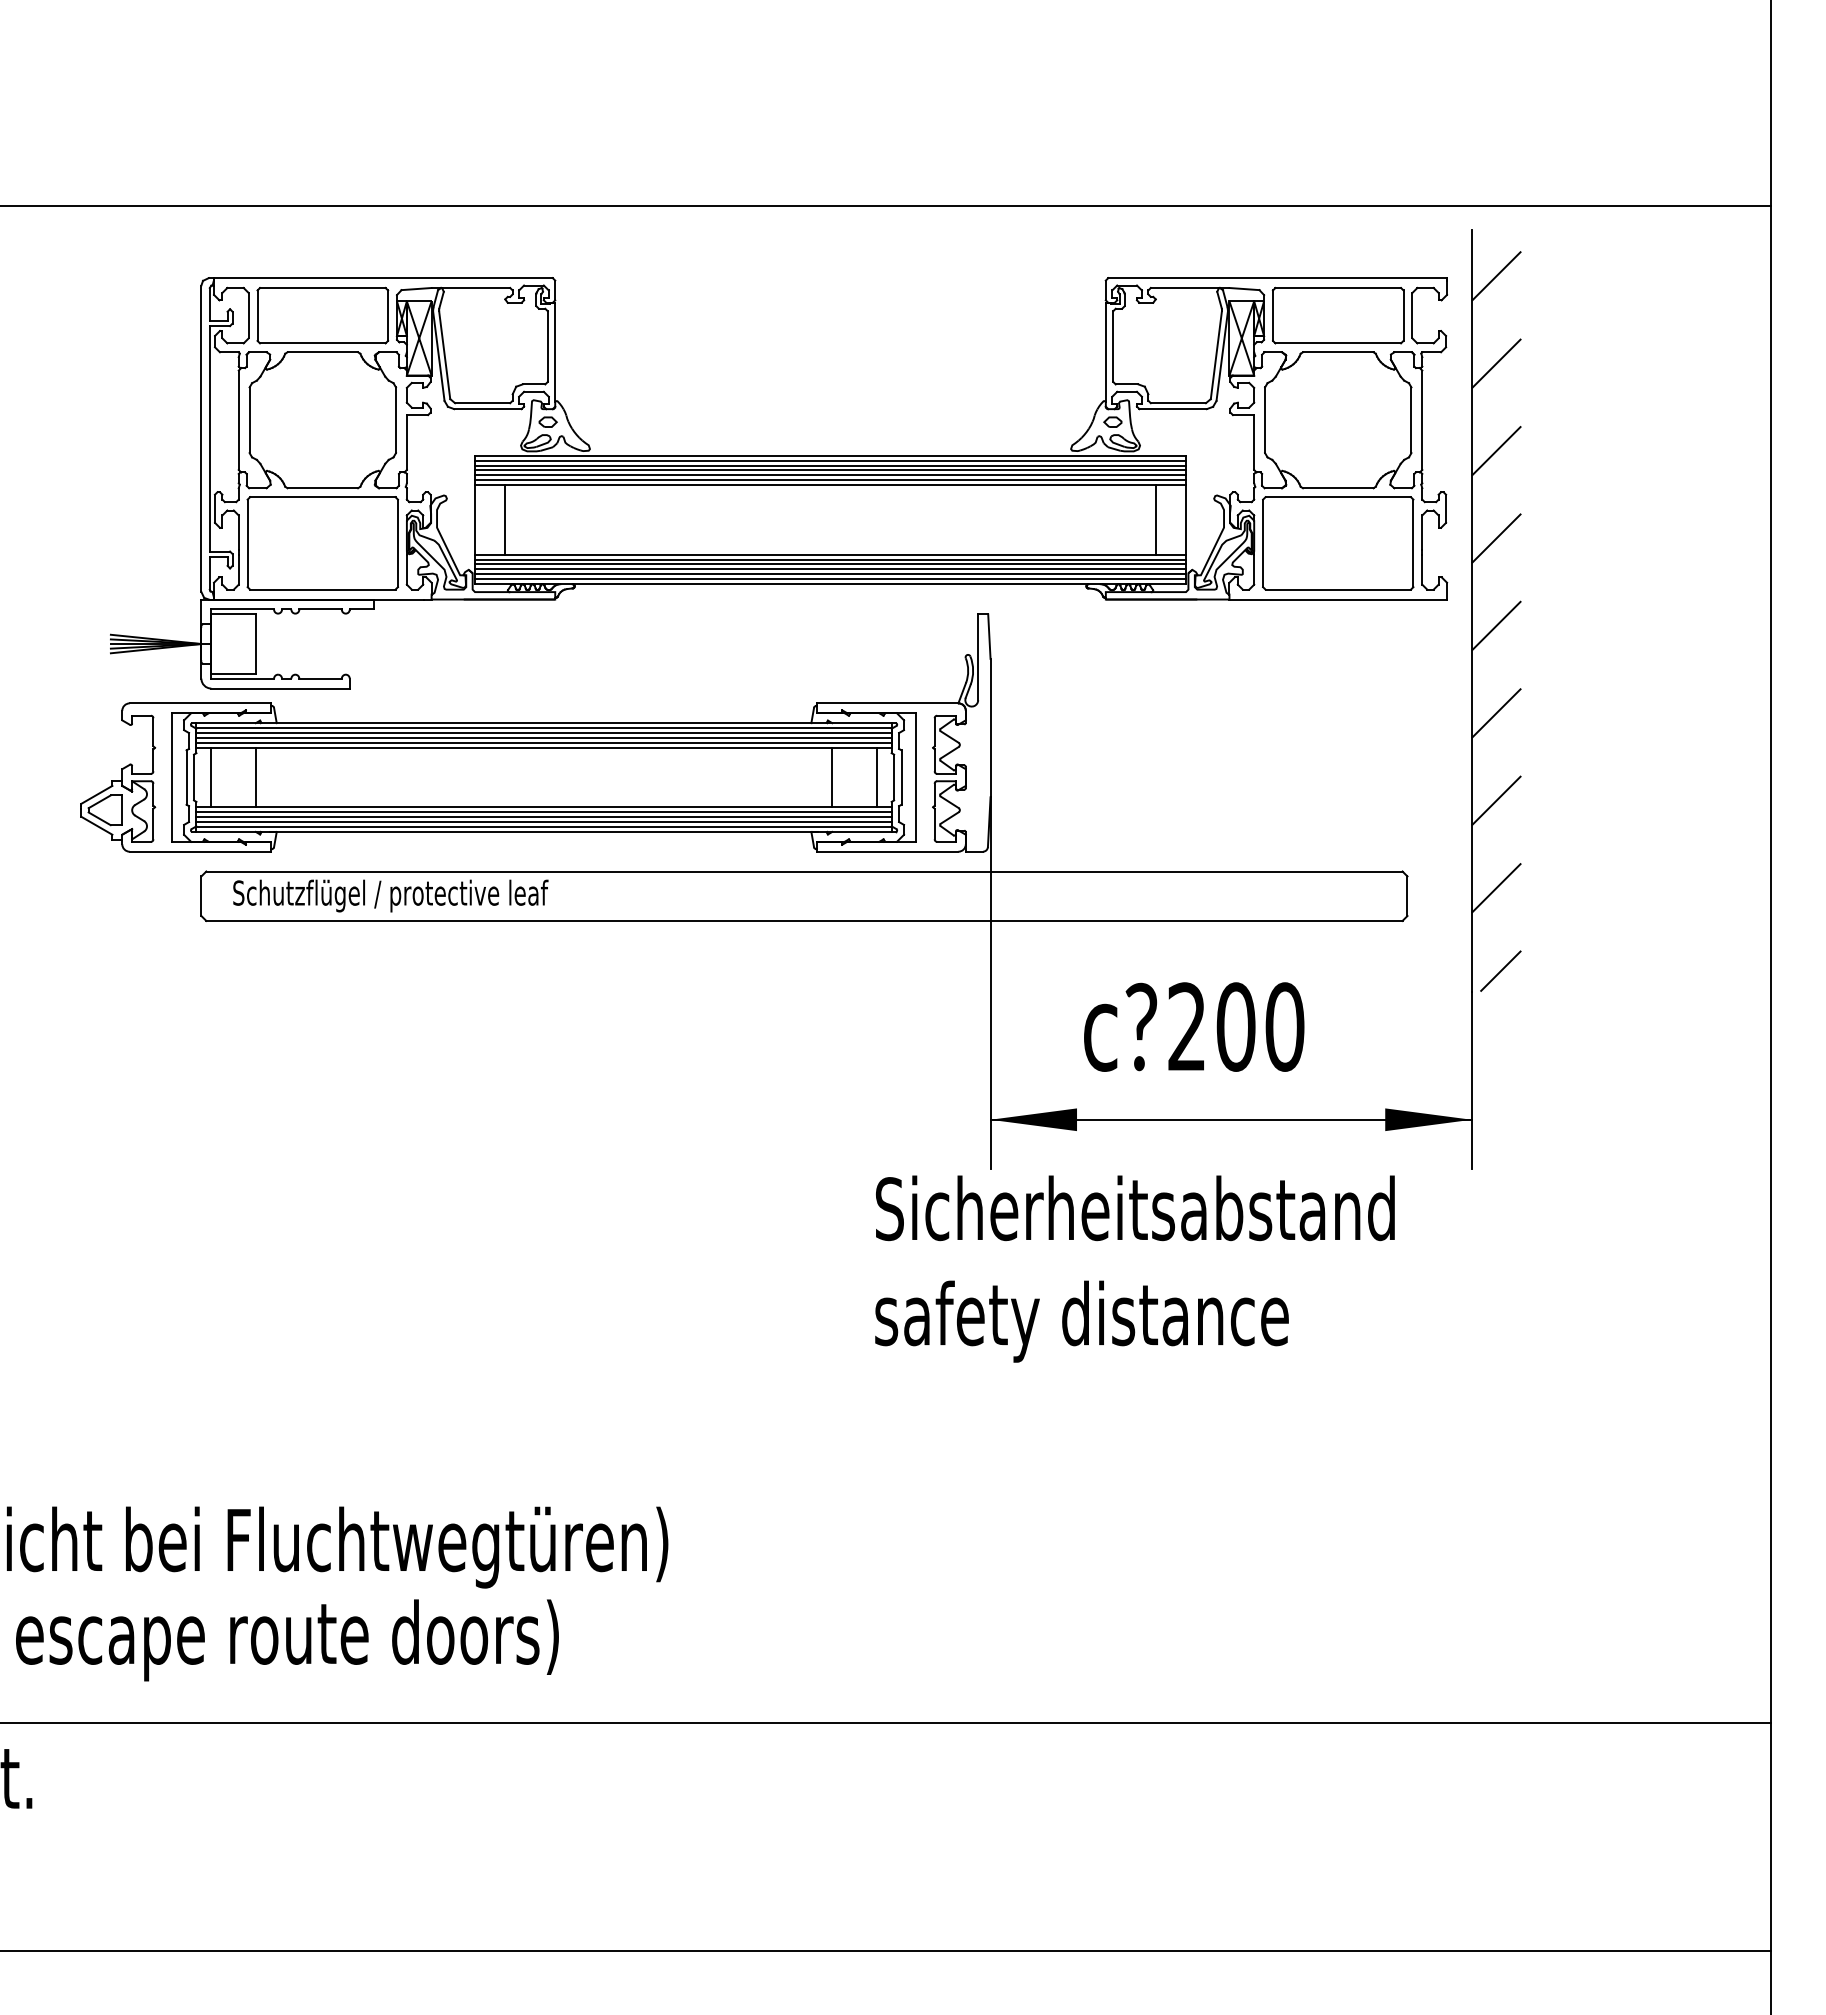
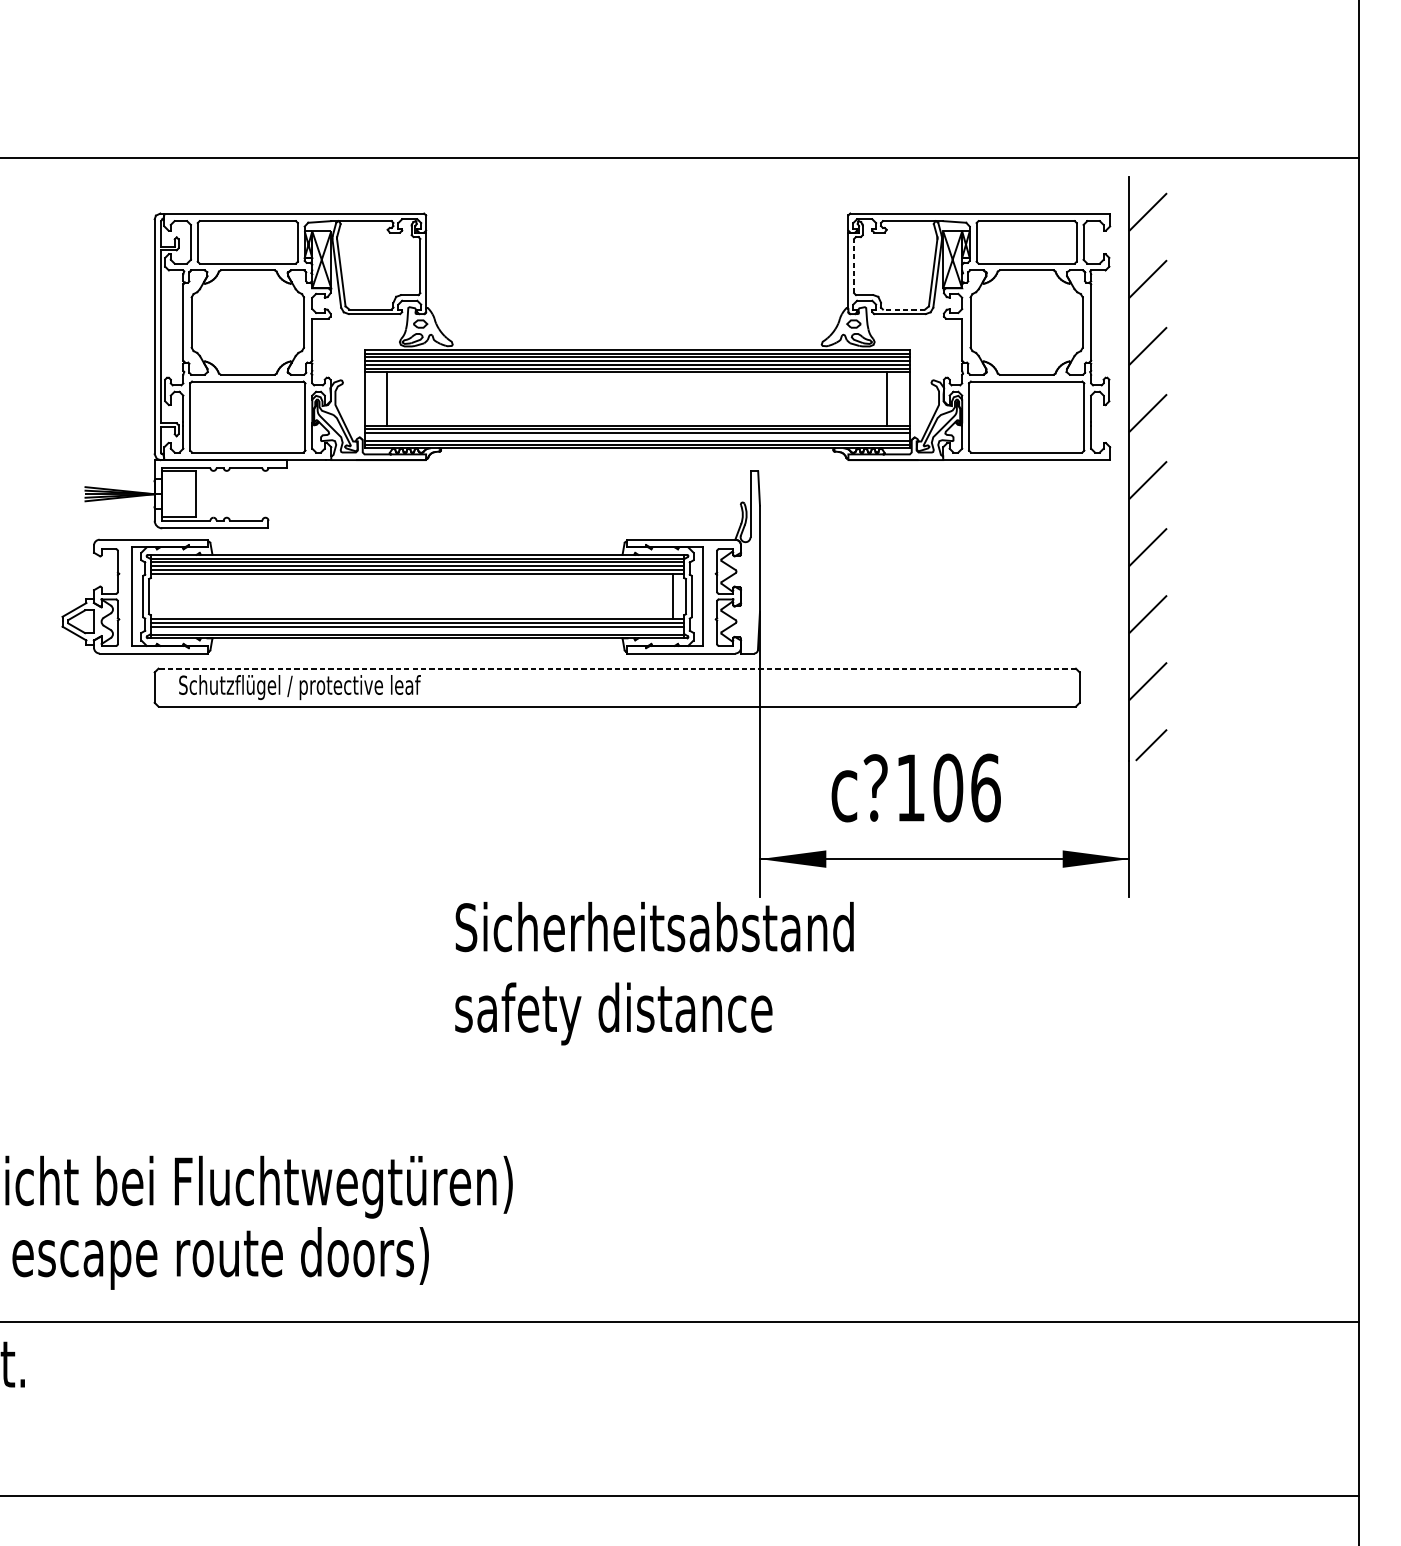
line: (1113, 346) -> (854, 266), solid -> dashed
line: (1178, 403) -> (904, 309), solid -> dashed
line: (830, 569) -> (637, 437), removed
line: (211, 777) -> (162, 596), removed
line: (255, 777) -> (196, 596), removed
line: (832, 777) -> (638, 596), removed
line: (543, 822) -> (417, 631), removed
line: (803, 871) -> (616, 668), solid -> dashed
text: (1236, 1026) -> (948, 787), 200 -> 106
text: (1134, 1268) -> (654, 973), moved

